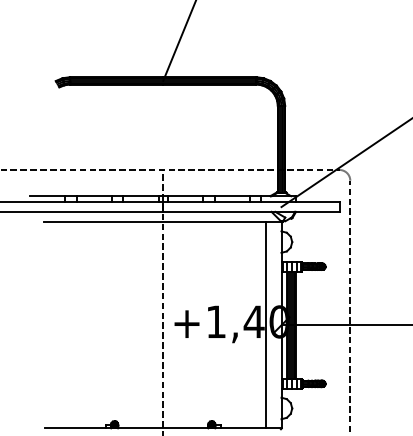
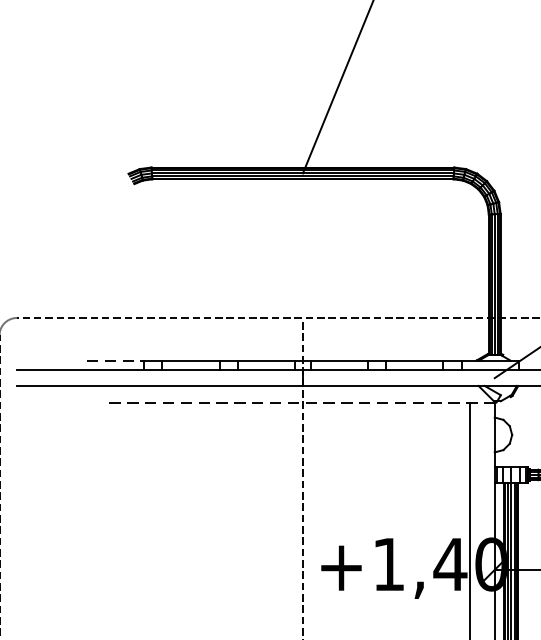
line: (47, 196) -> (115, 361), solid -> dashed
line: (163, 222) -> (303, 403), solid -> dashed

